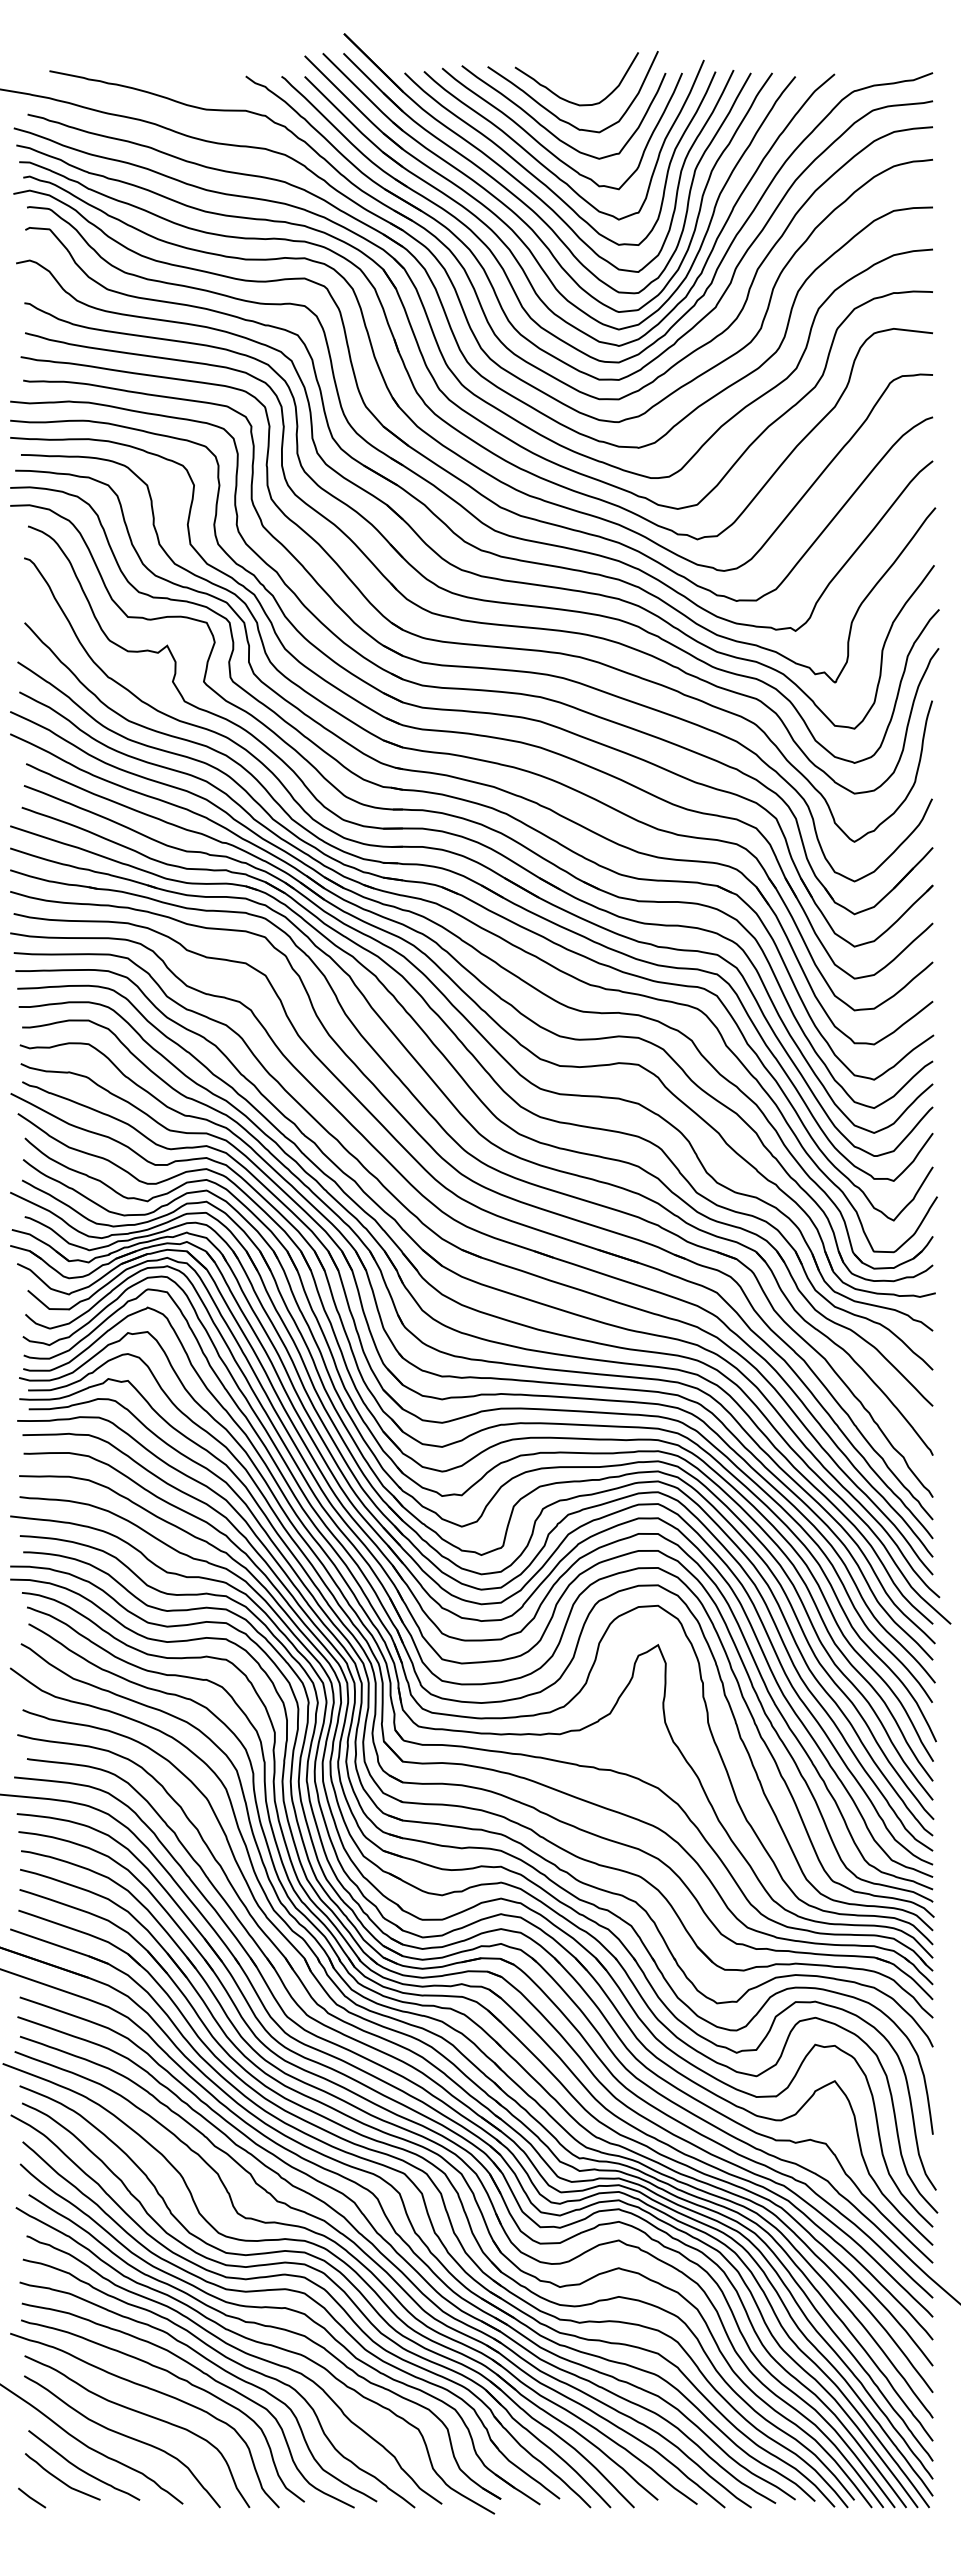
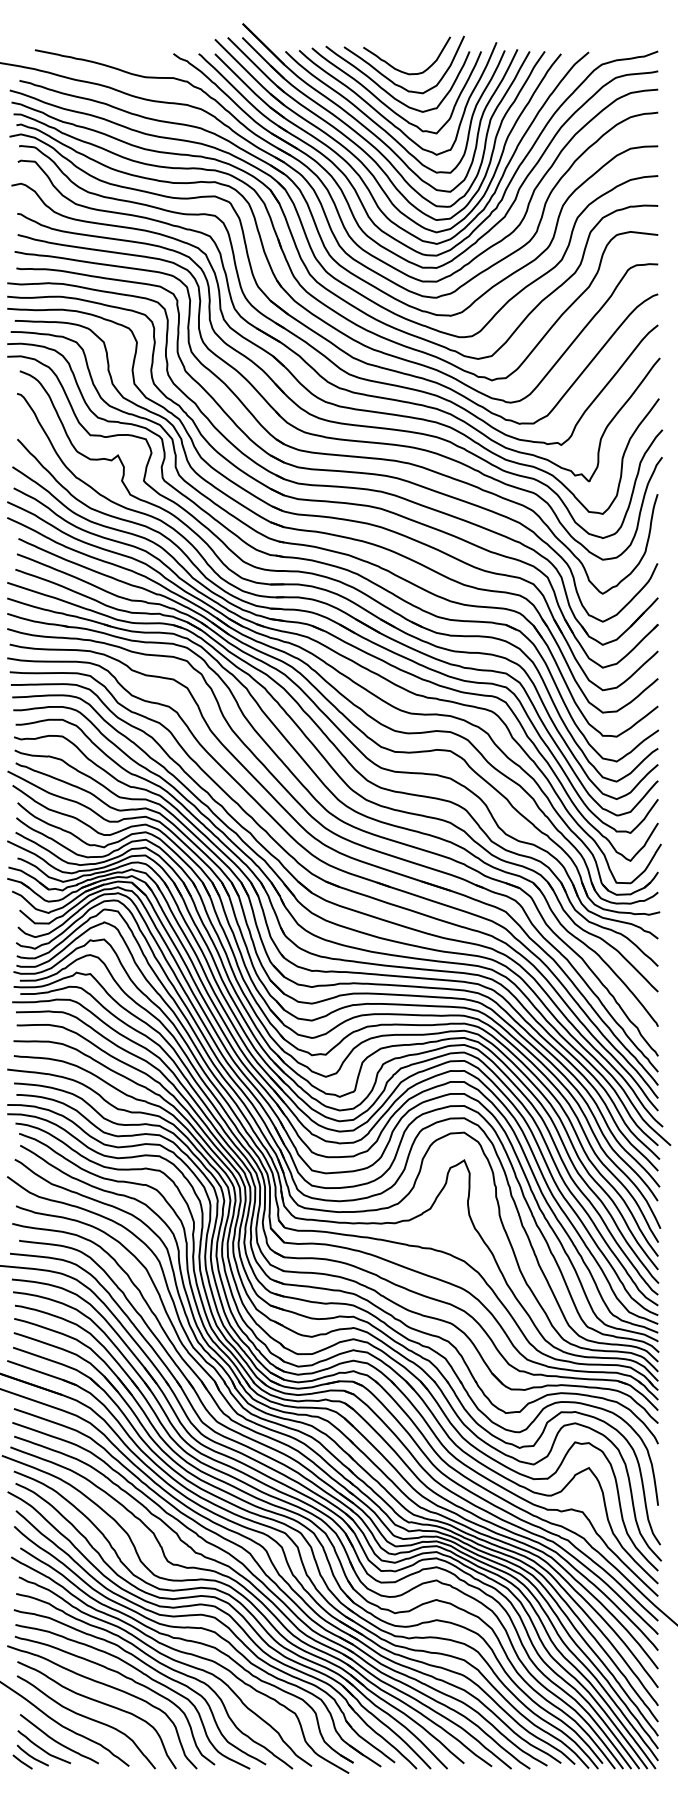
line: (46, 2490) -> (32, 1756), added

